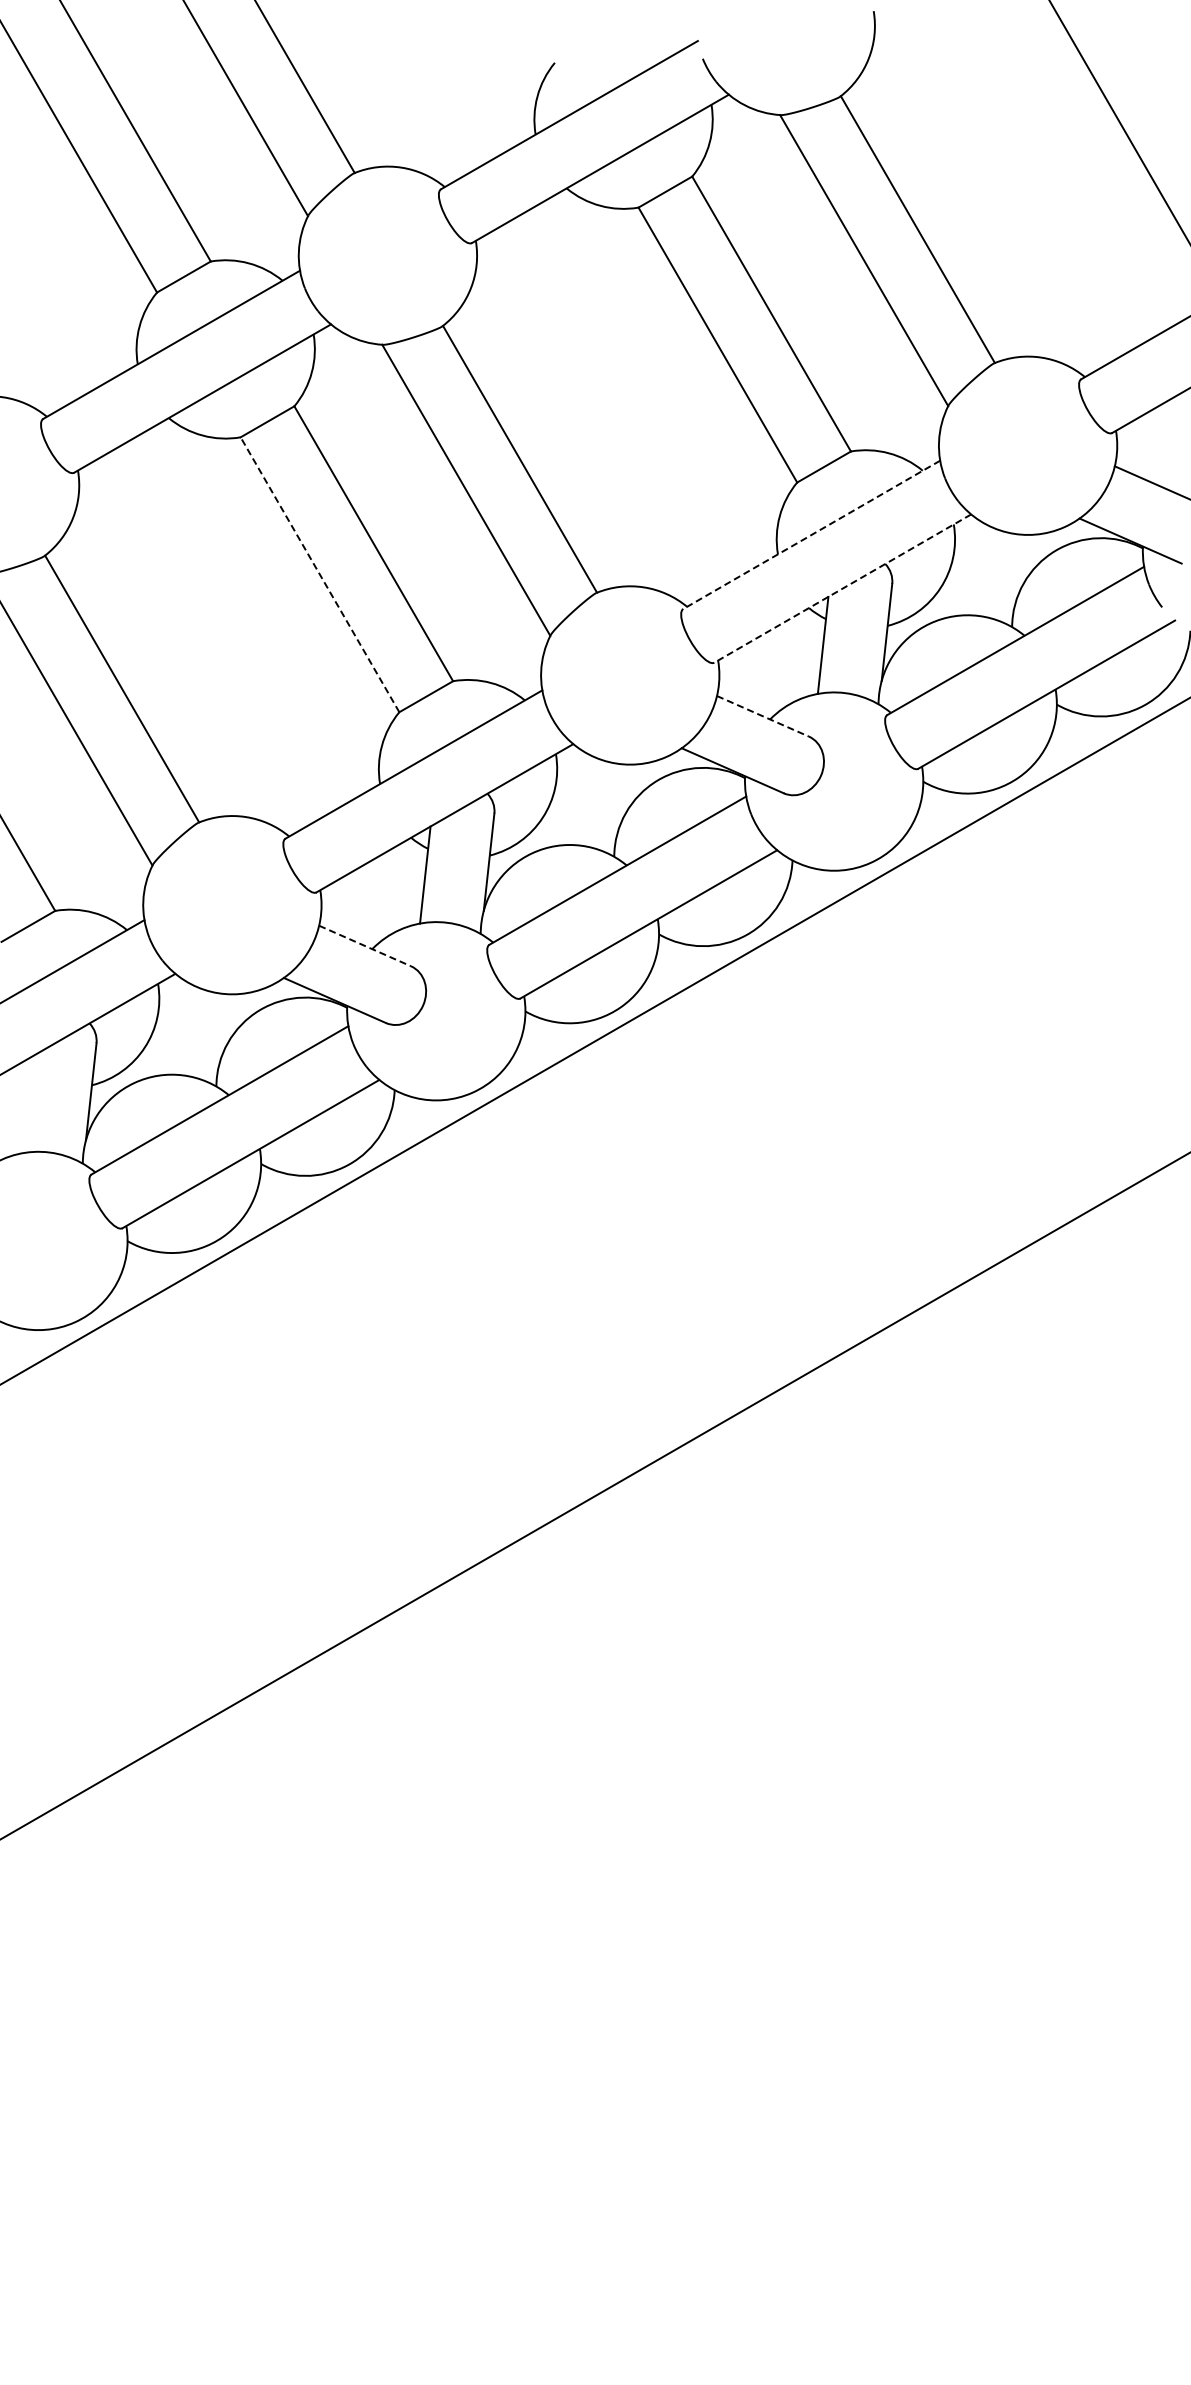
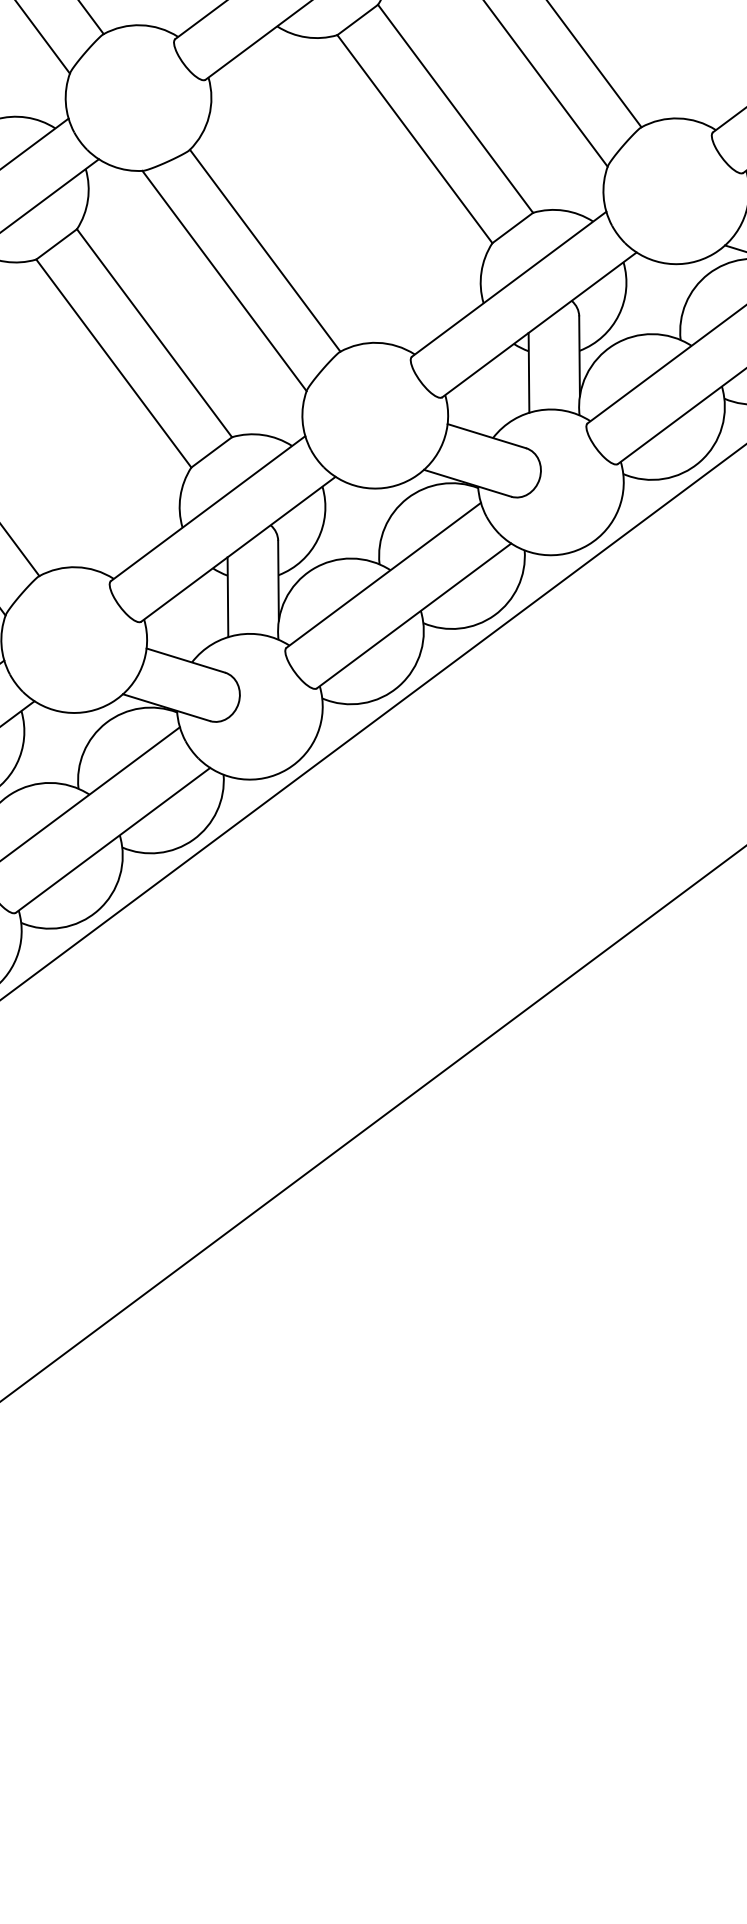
line: (811, 535) -> (509, 284), dashed -> solid
line: (320, 574) -> (114, 363), dashed -> solid
line: (842, 588) -> (539, 324), dashed -> solid
line: (763, 716) -> (487, 436), dashed -> solid
line: (365, 946) -> (186, 660), dashed -> solid

